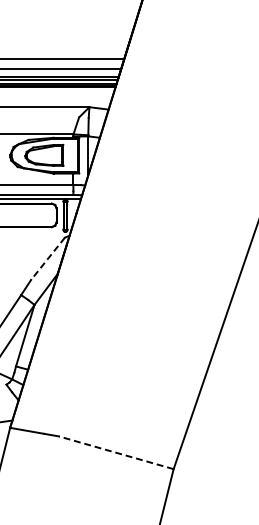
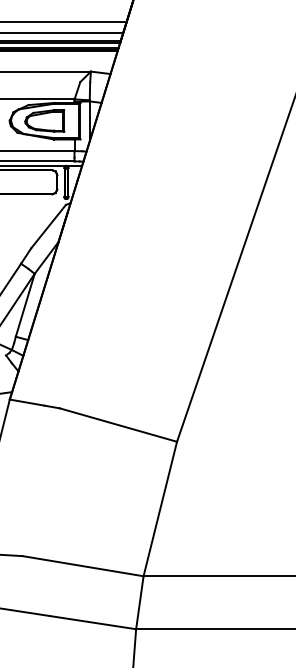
line: (47, 258) -> (48, 226), dashed -> solid
line: (116, 453) -> (118, 425), dashed -> solid

